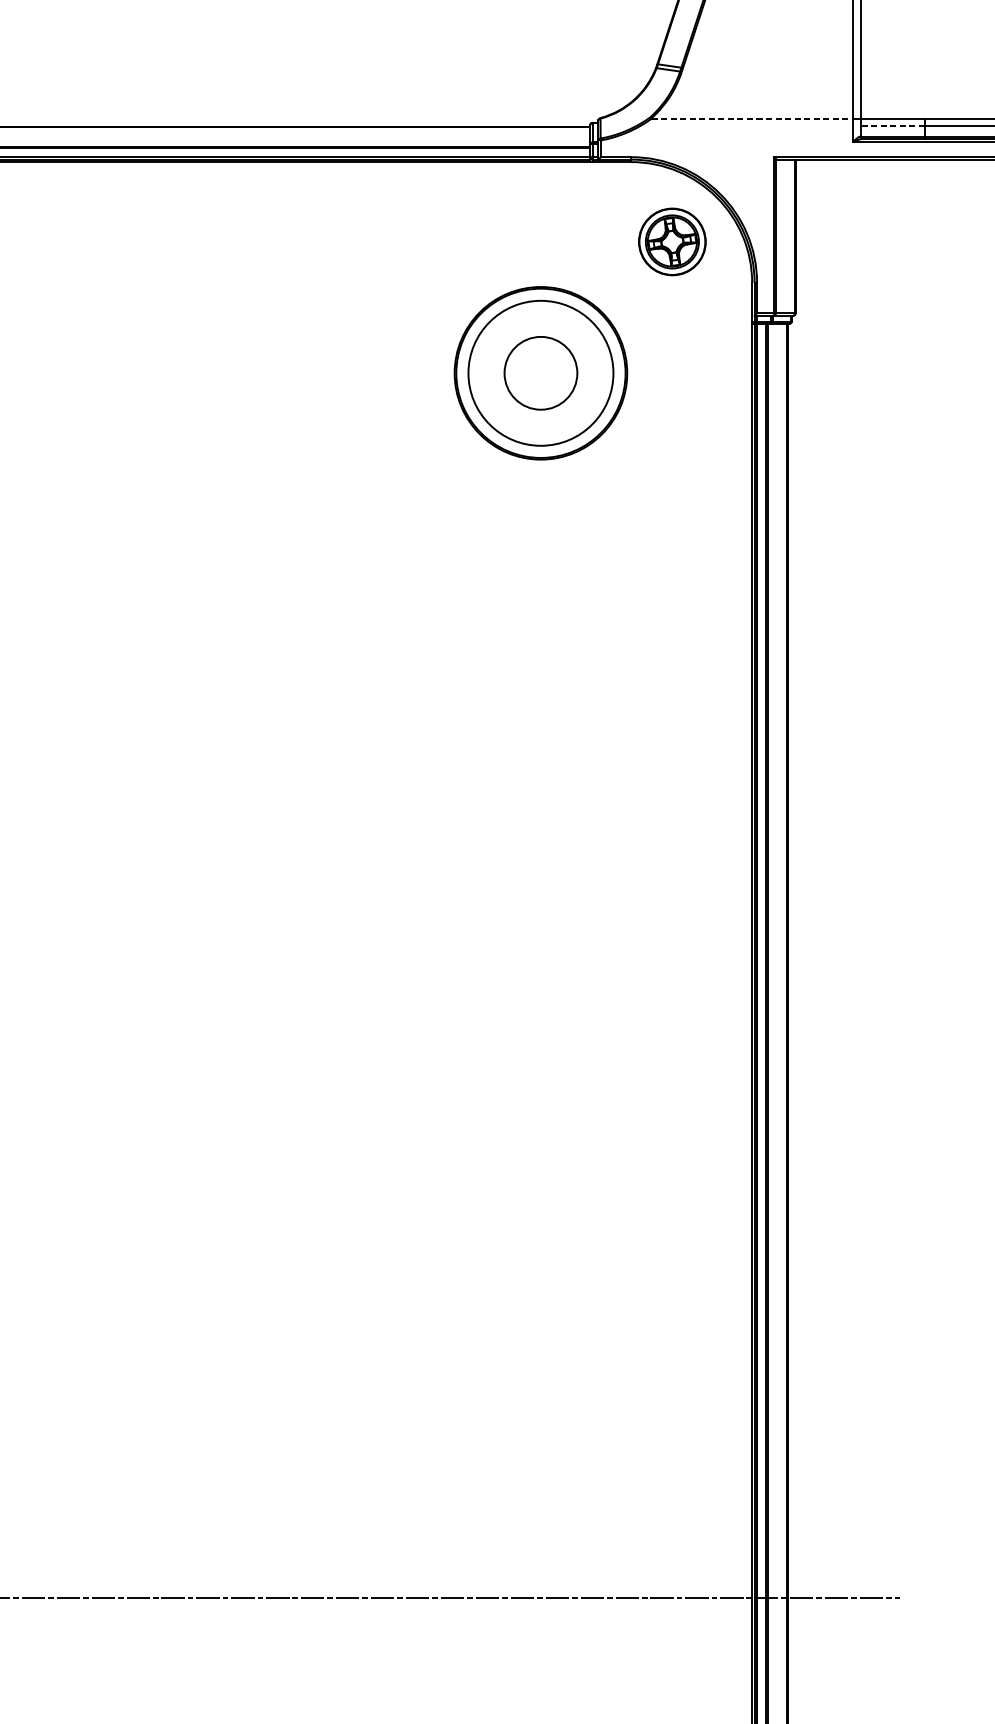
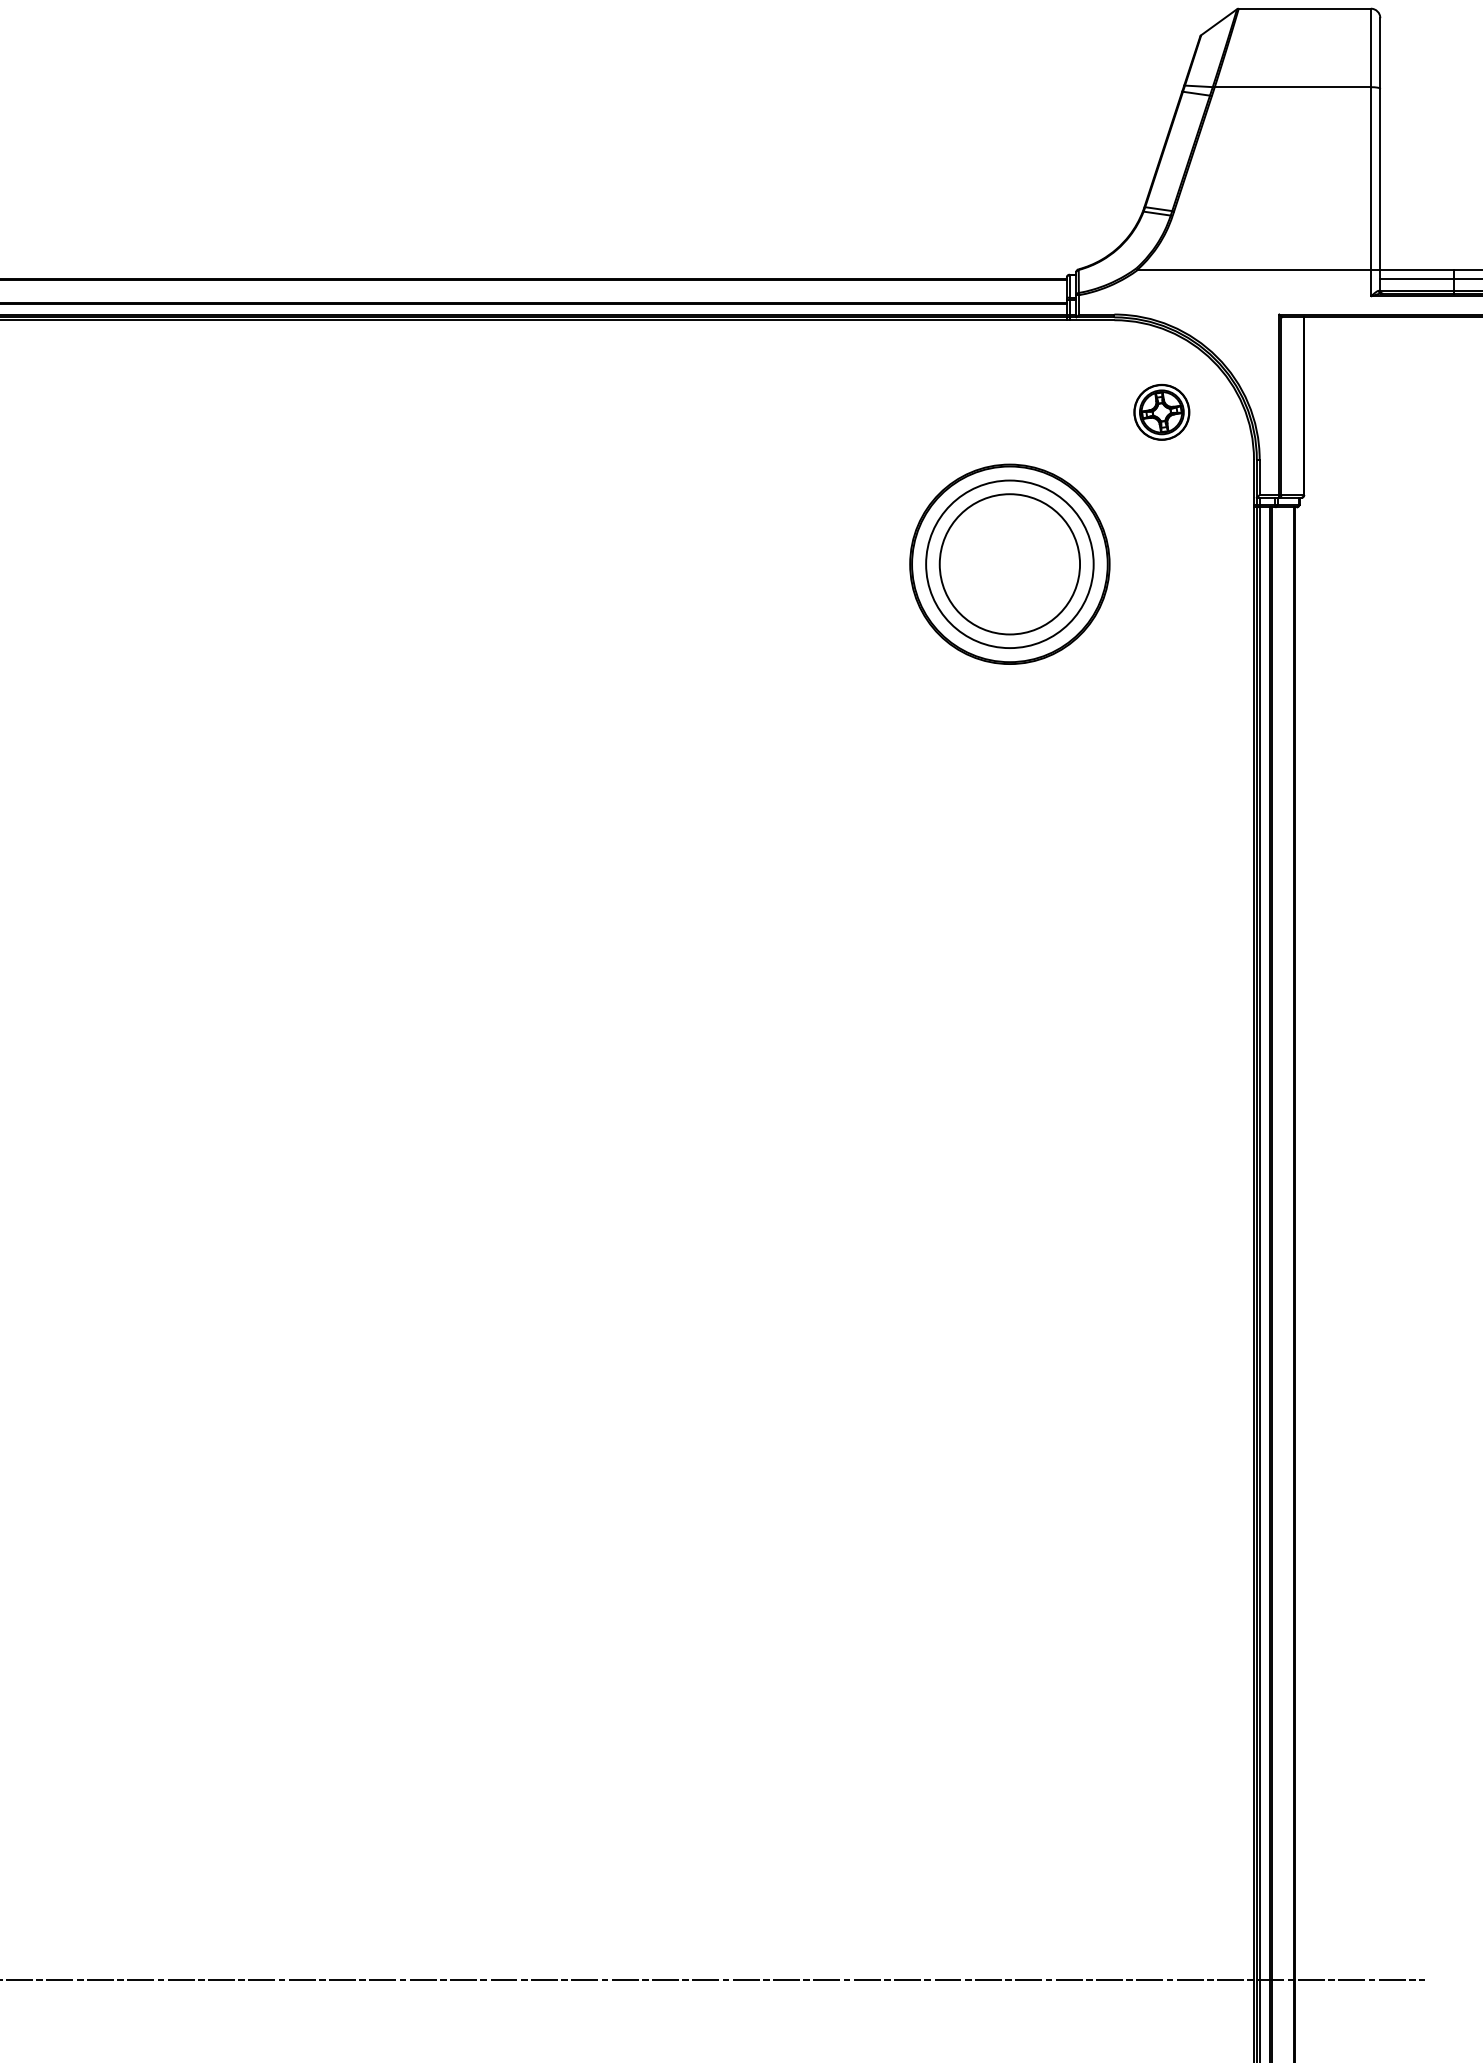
line: (752, 118) -> (1254, 269), dashed -> solid
line: (893, 126) -> (1417, 278), dashed -> solid
part: (672, 241) -> (1161, 411), size x0.71
circle: (540, 373) -> (1009, 564), size x1.67

